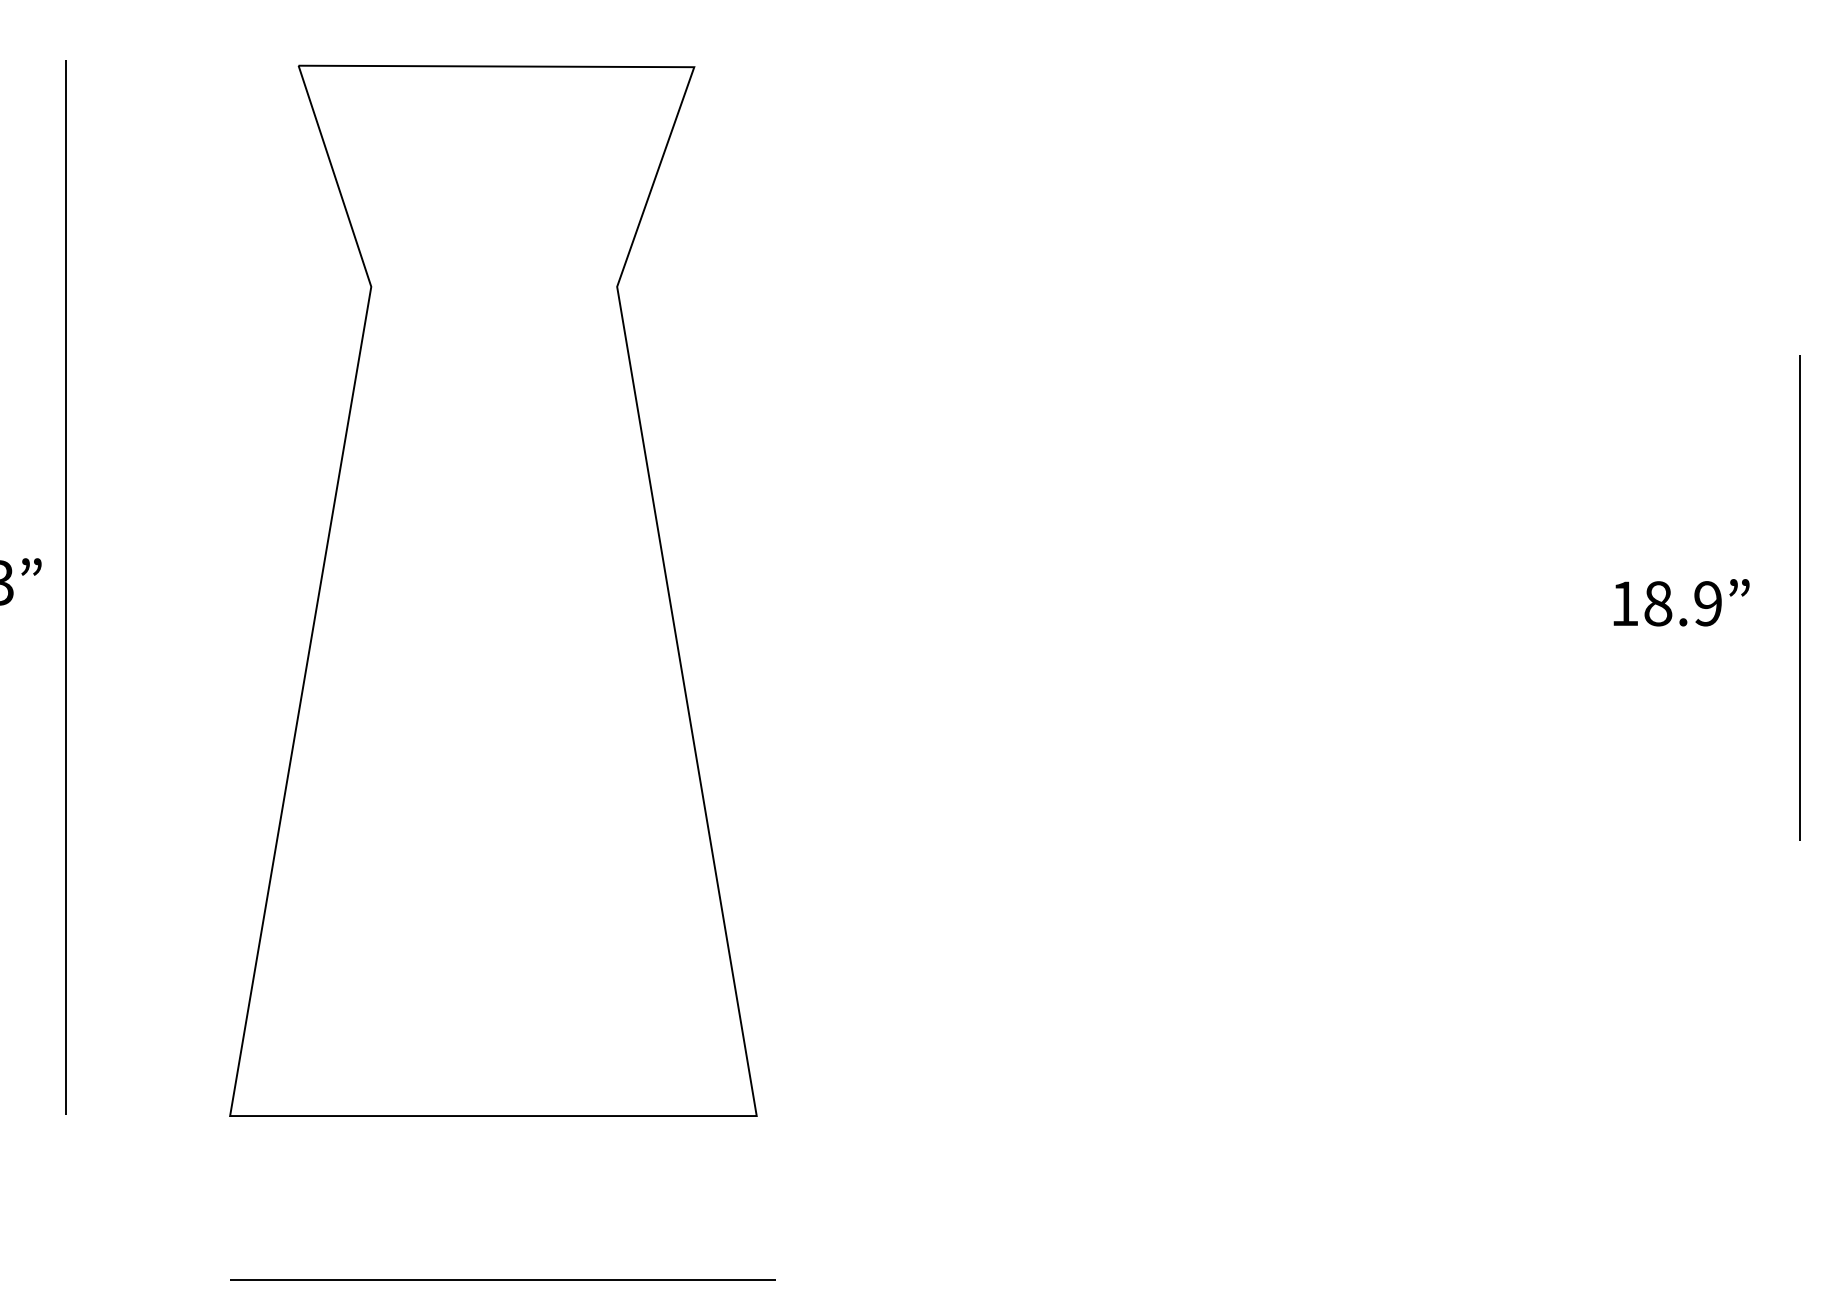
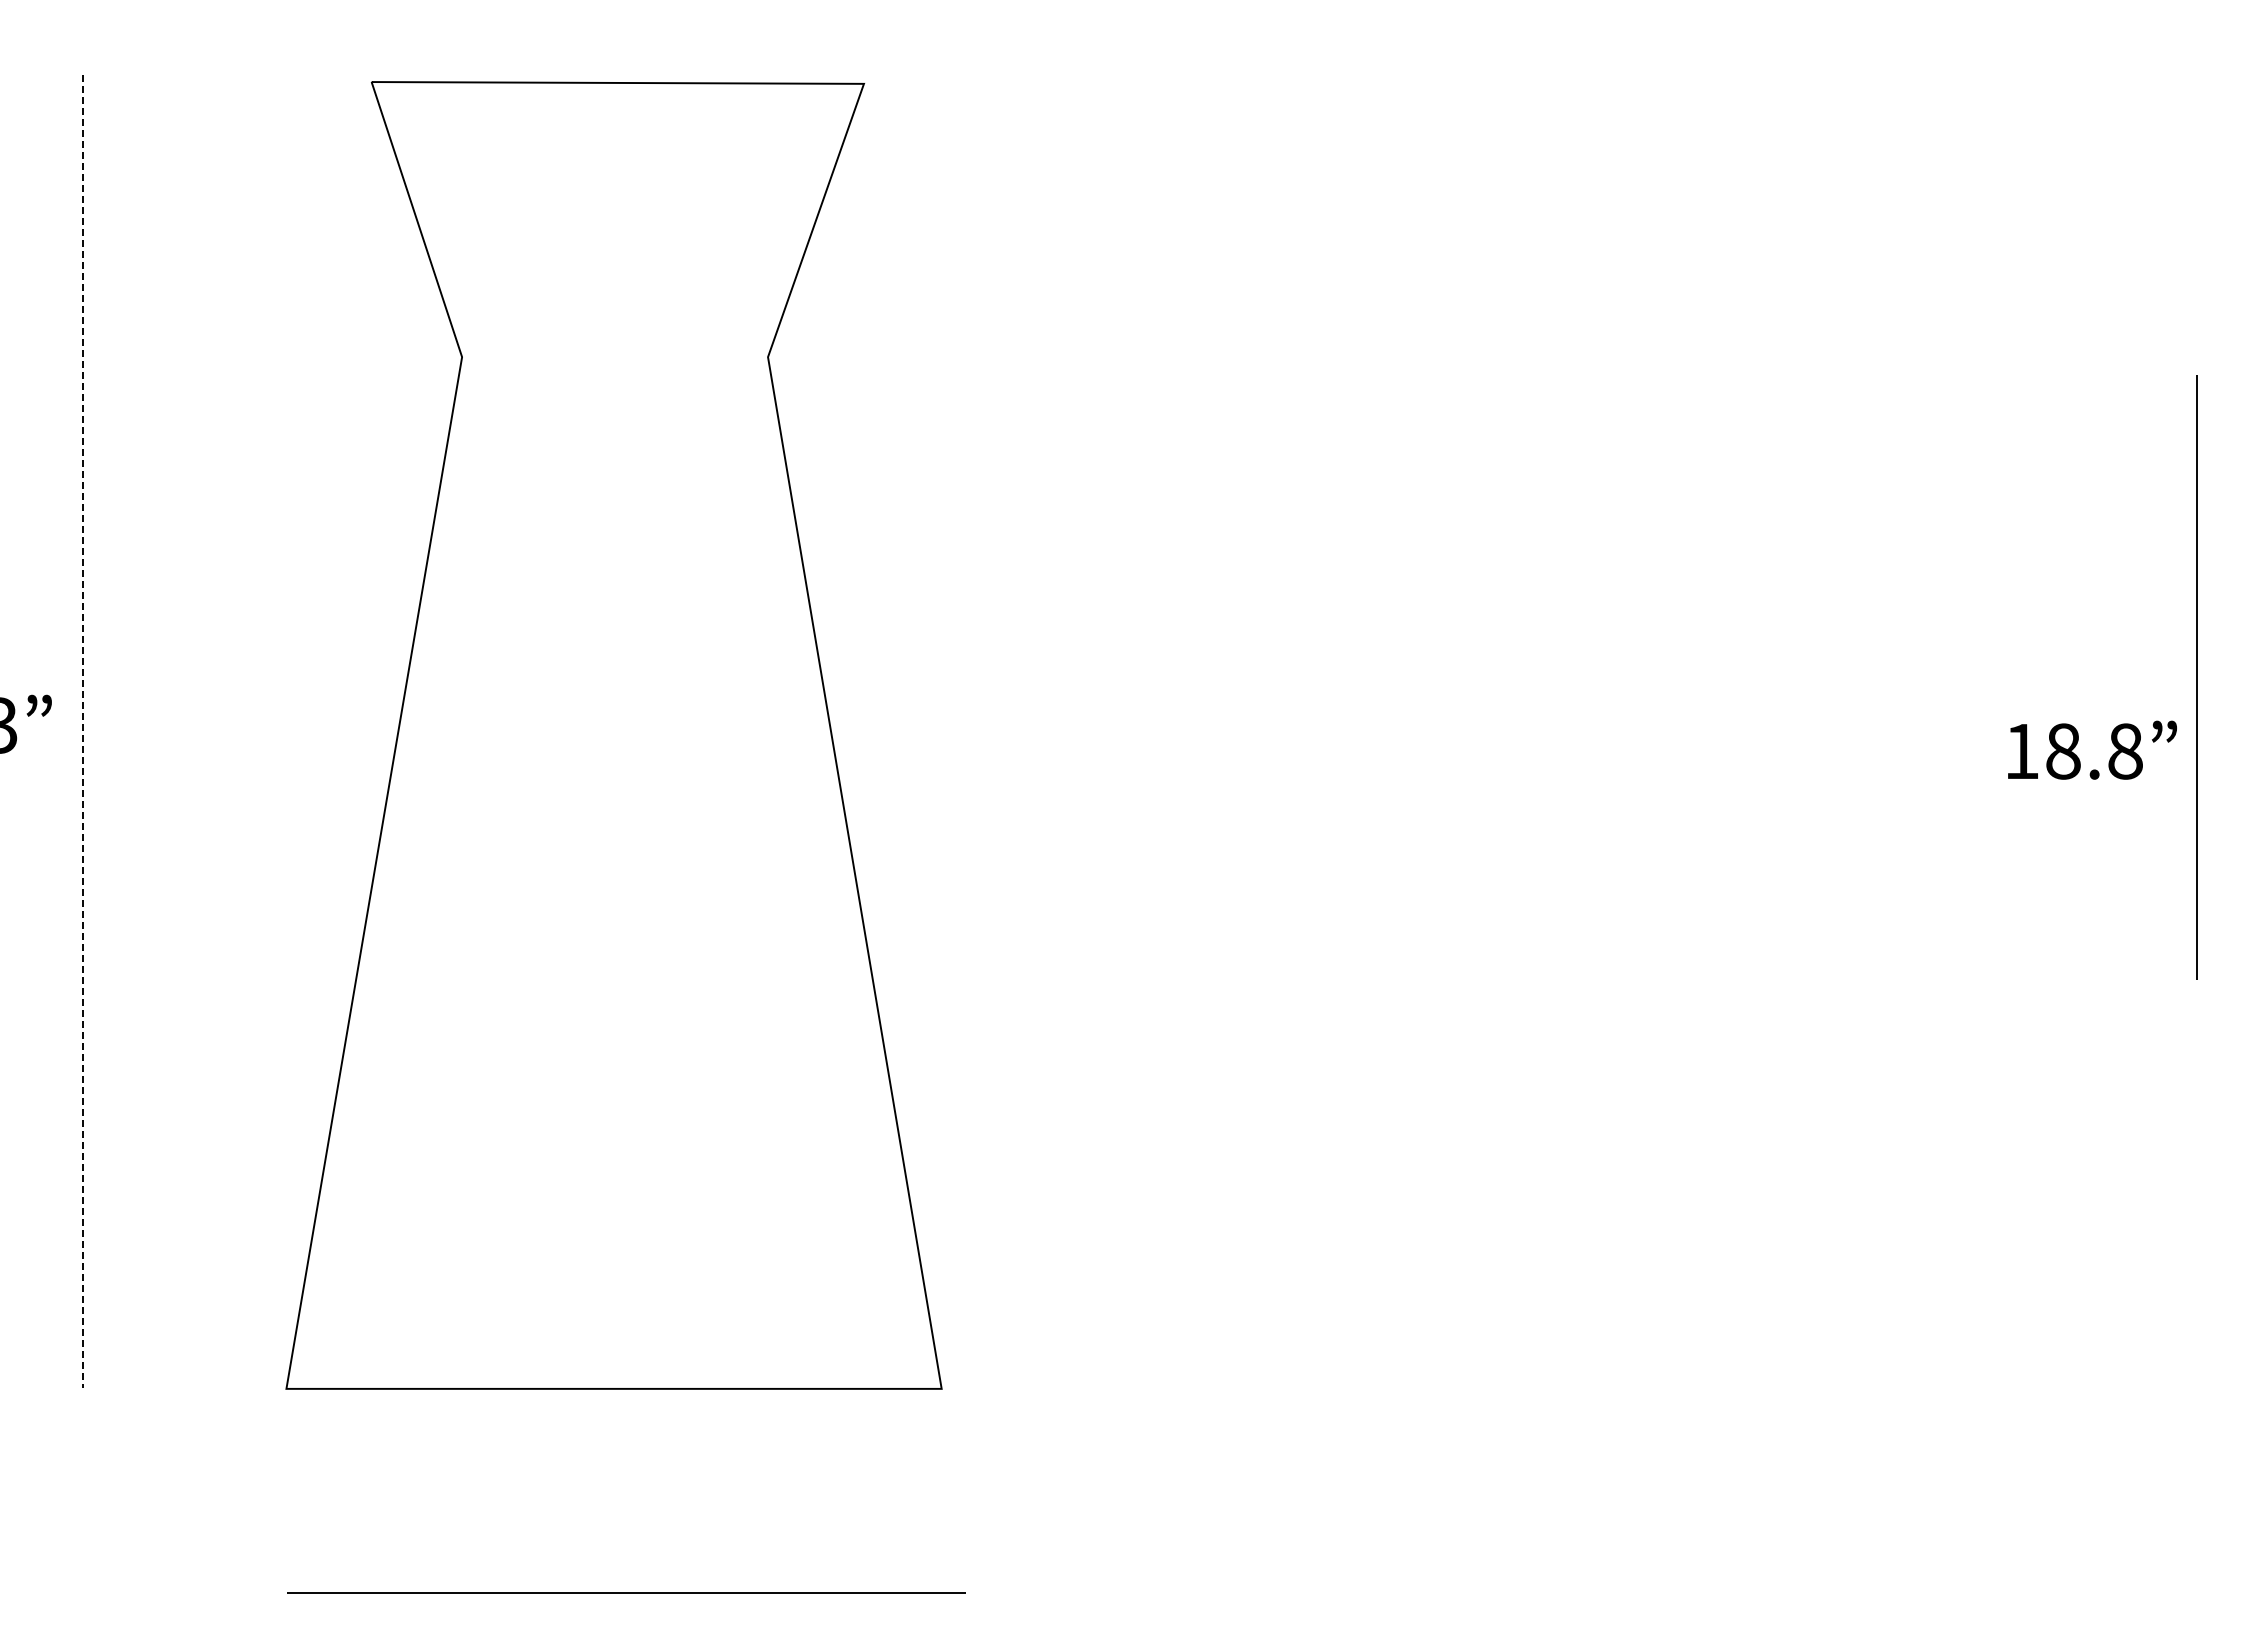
line: (66, 587) -> (82, 731), solid -> dashed
line: (1799, 598) -> (2196, 677), moved
text: (1708, 603) -> (2125, 751), 18.9 -> 18.8

